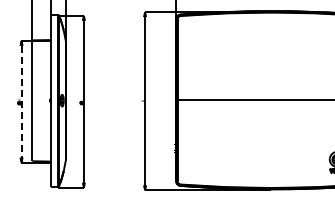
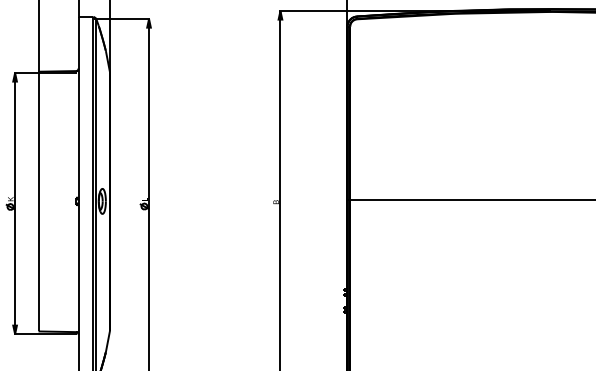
line: (21, 101) -> (14, 203), dashed -> solid

